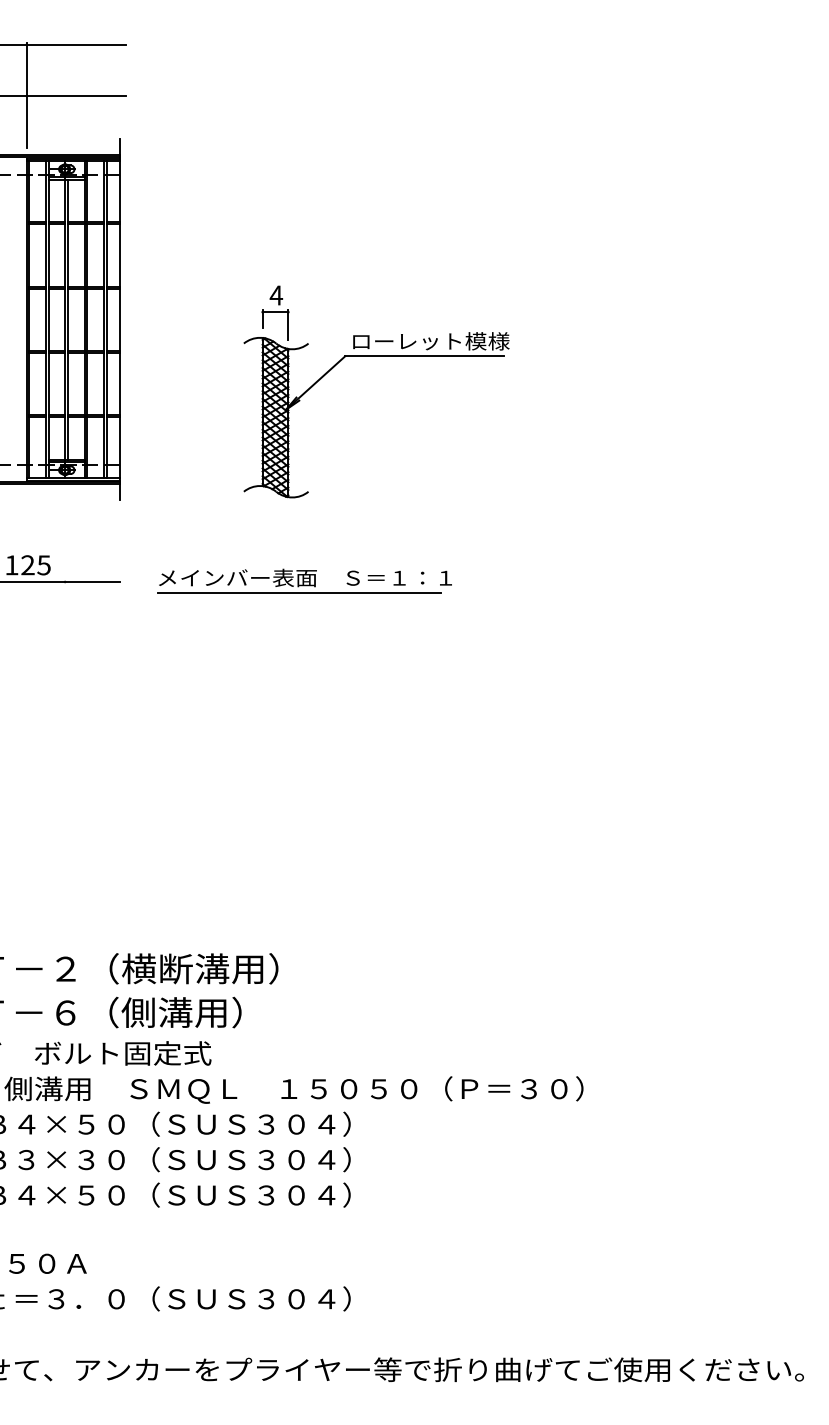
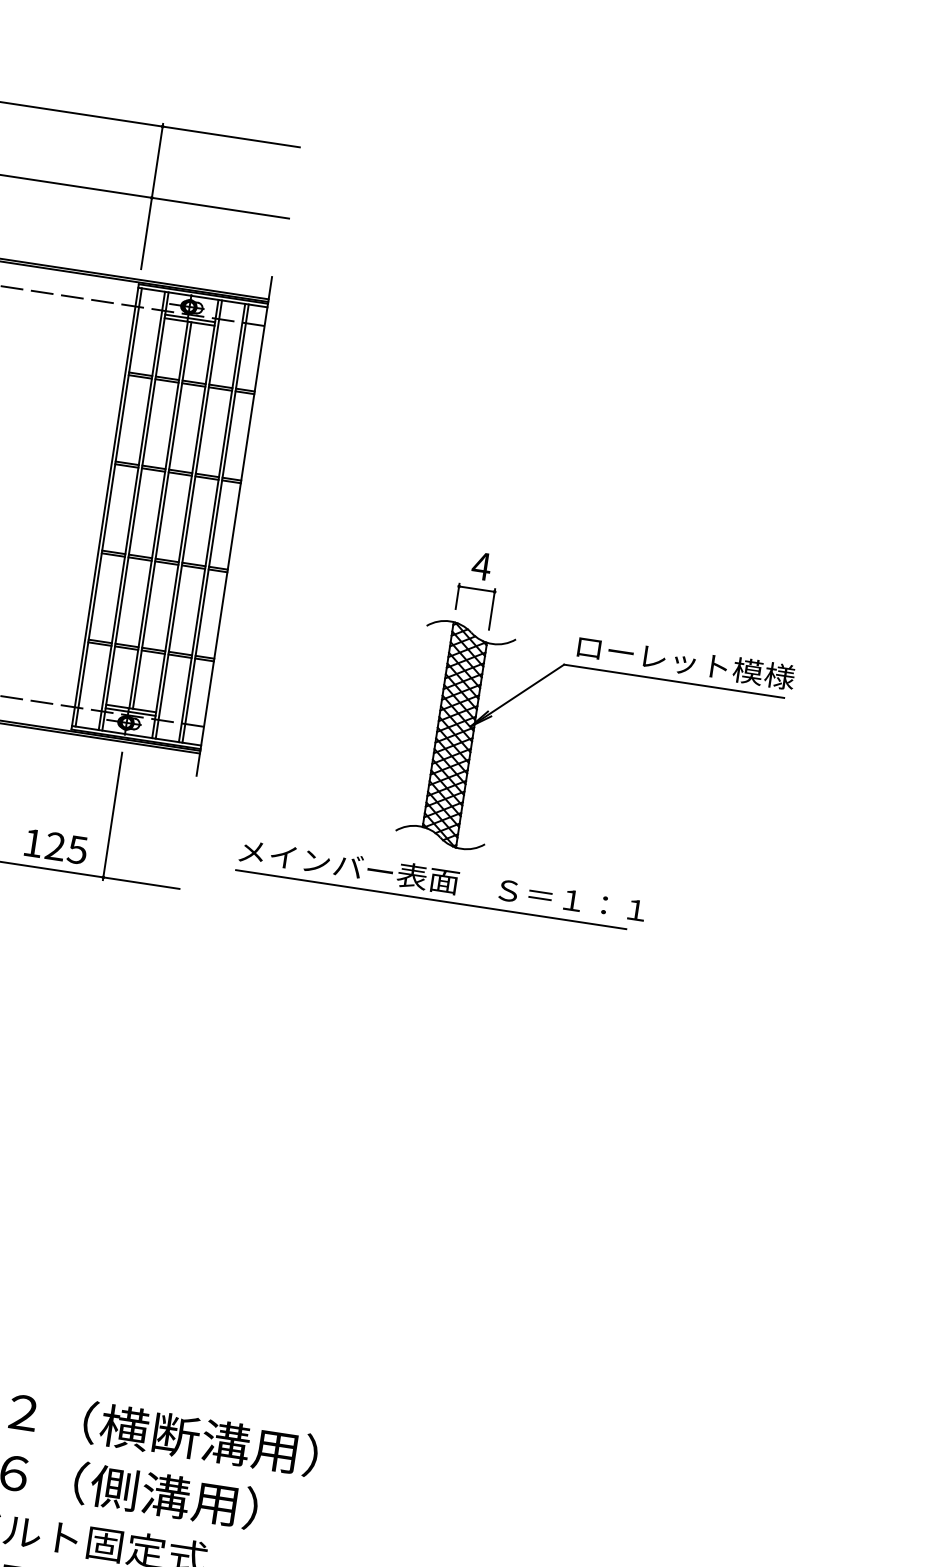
part: (376, 356) -> (607, 671), moved
line: (65, 537) -> (113, 815), added
part: (304, 580) -> (440, 883), moved

